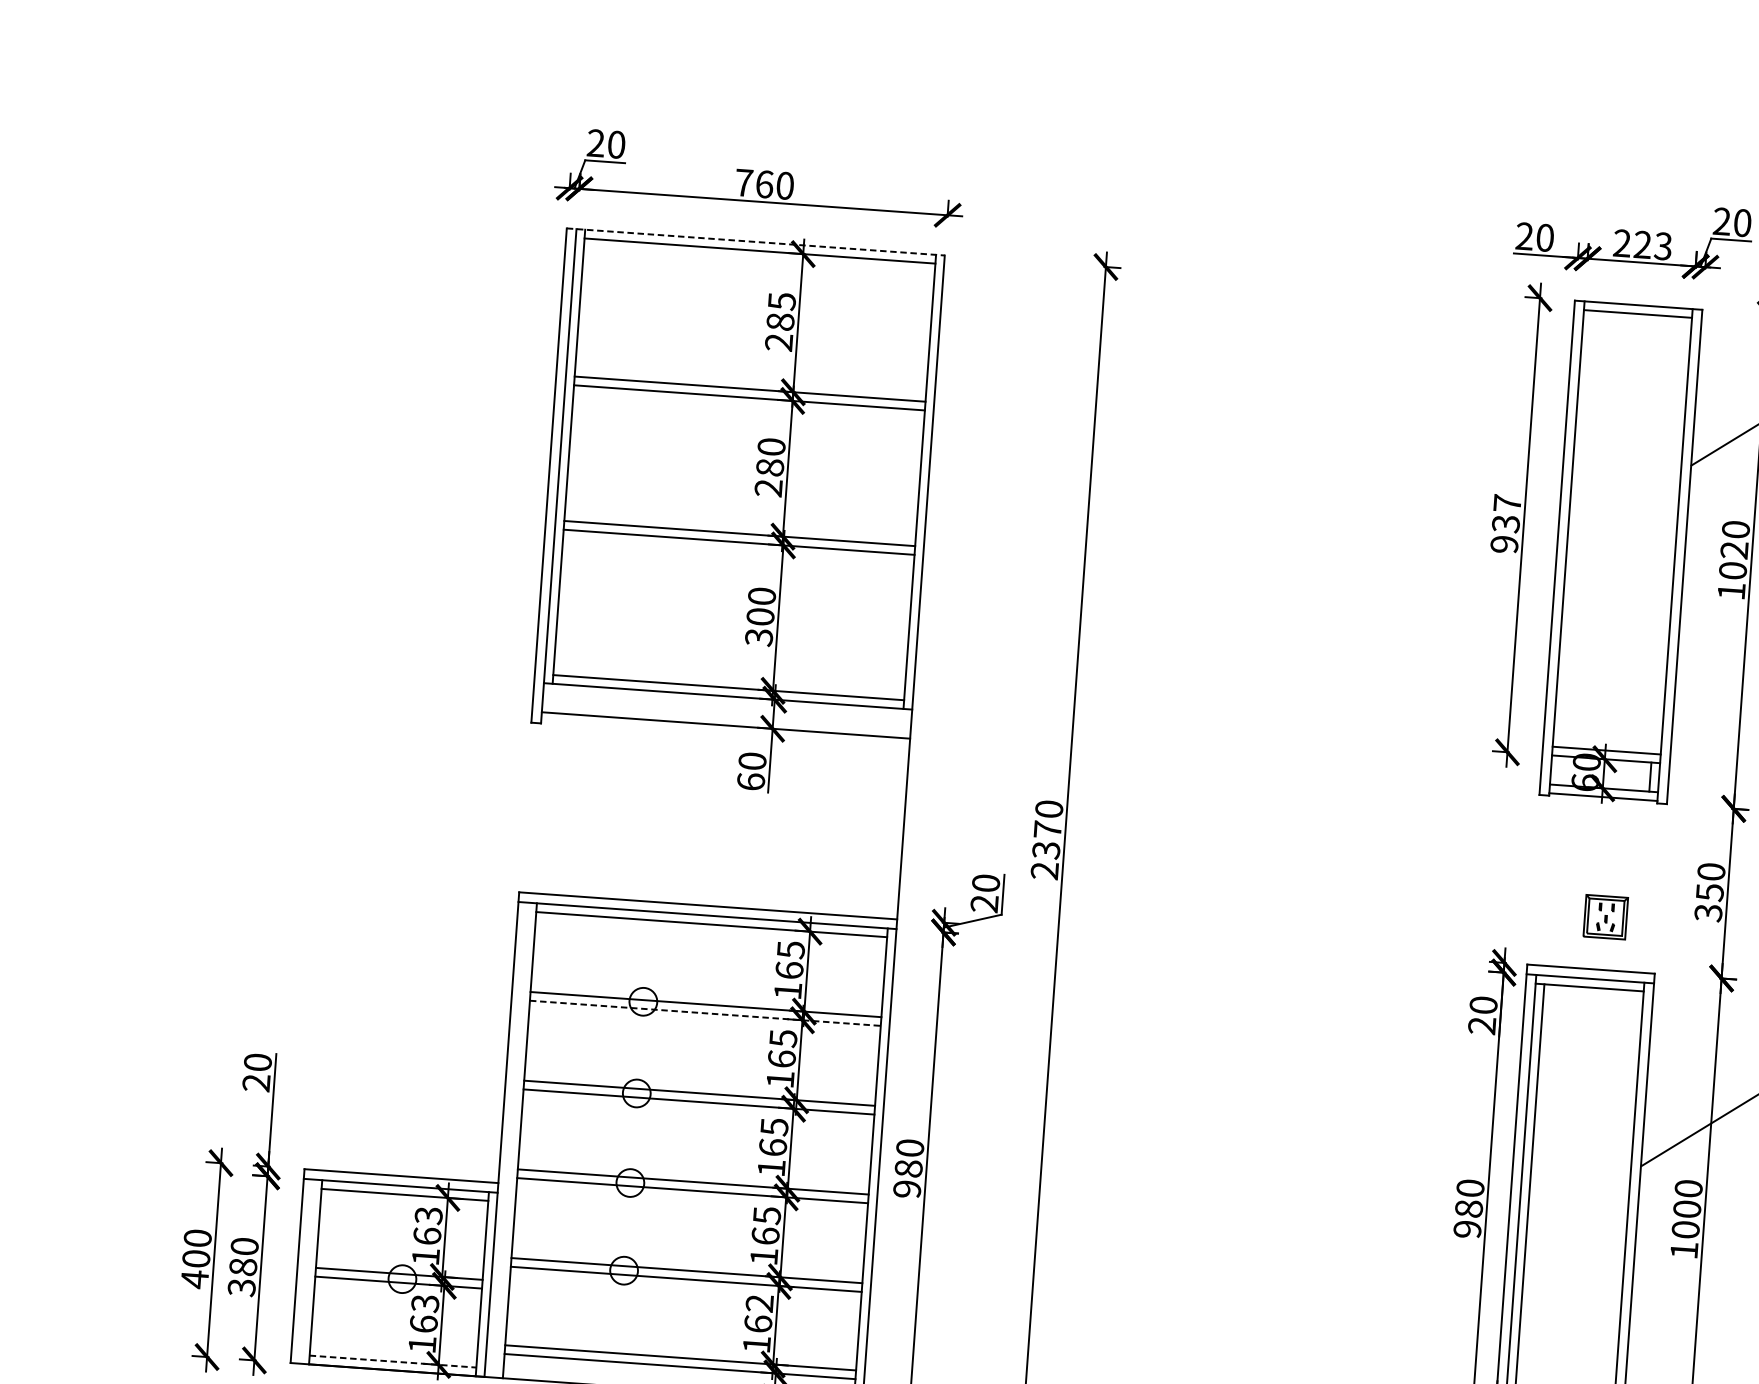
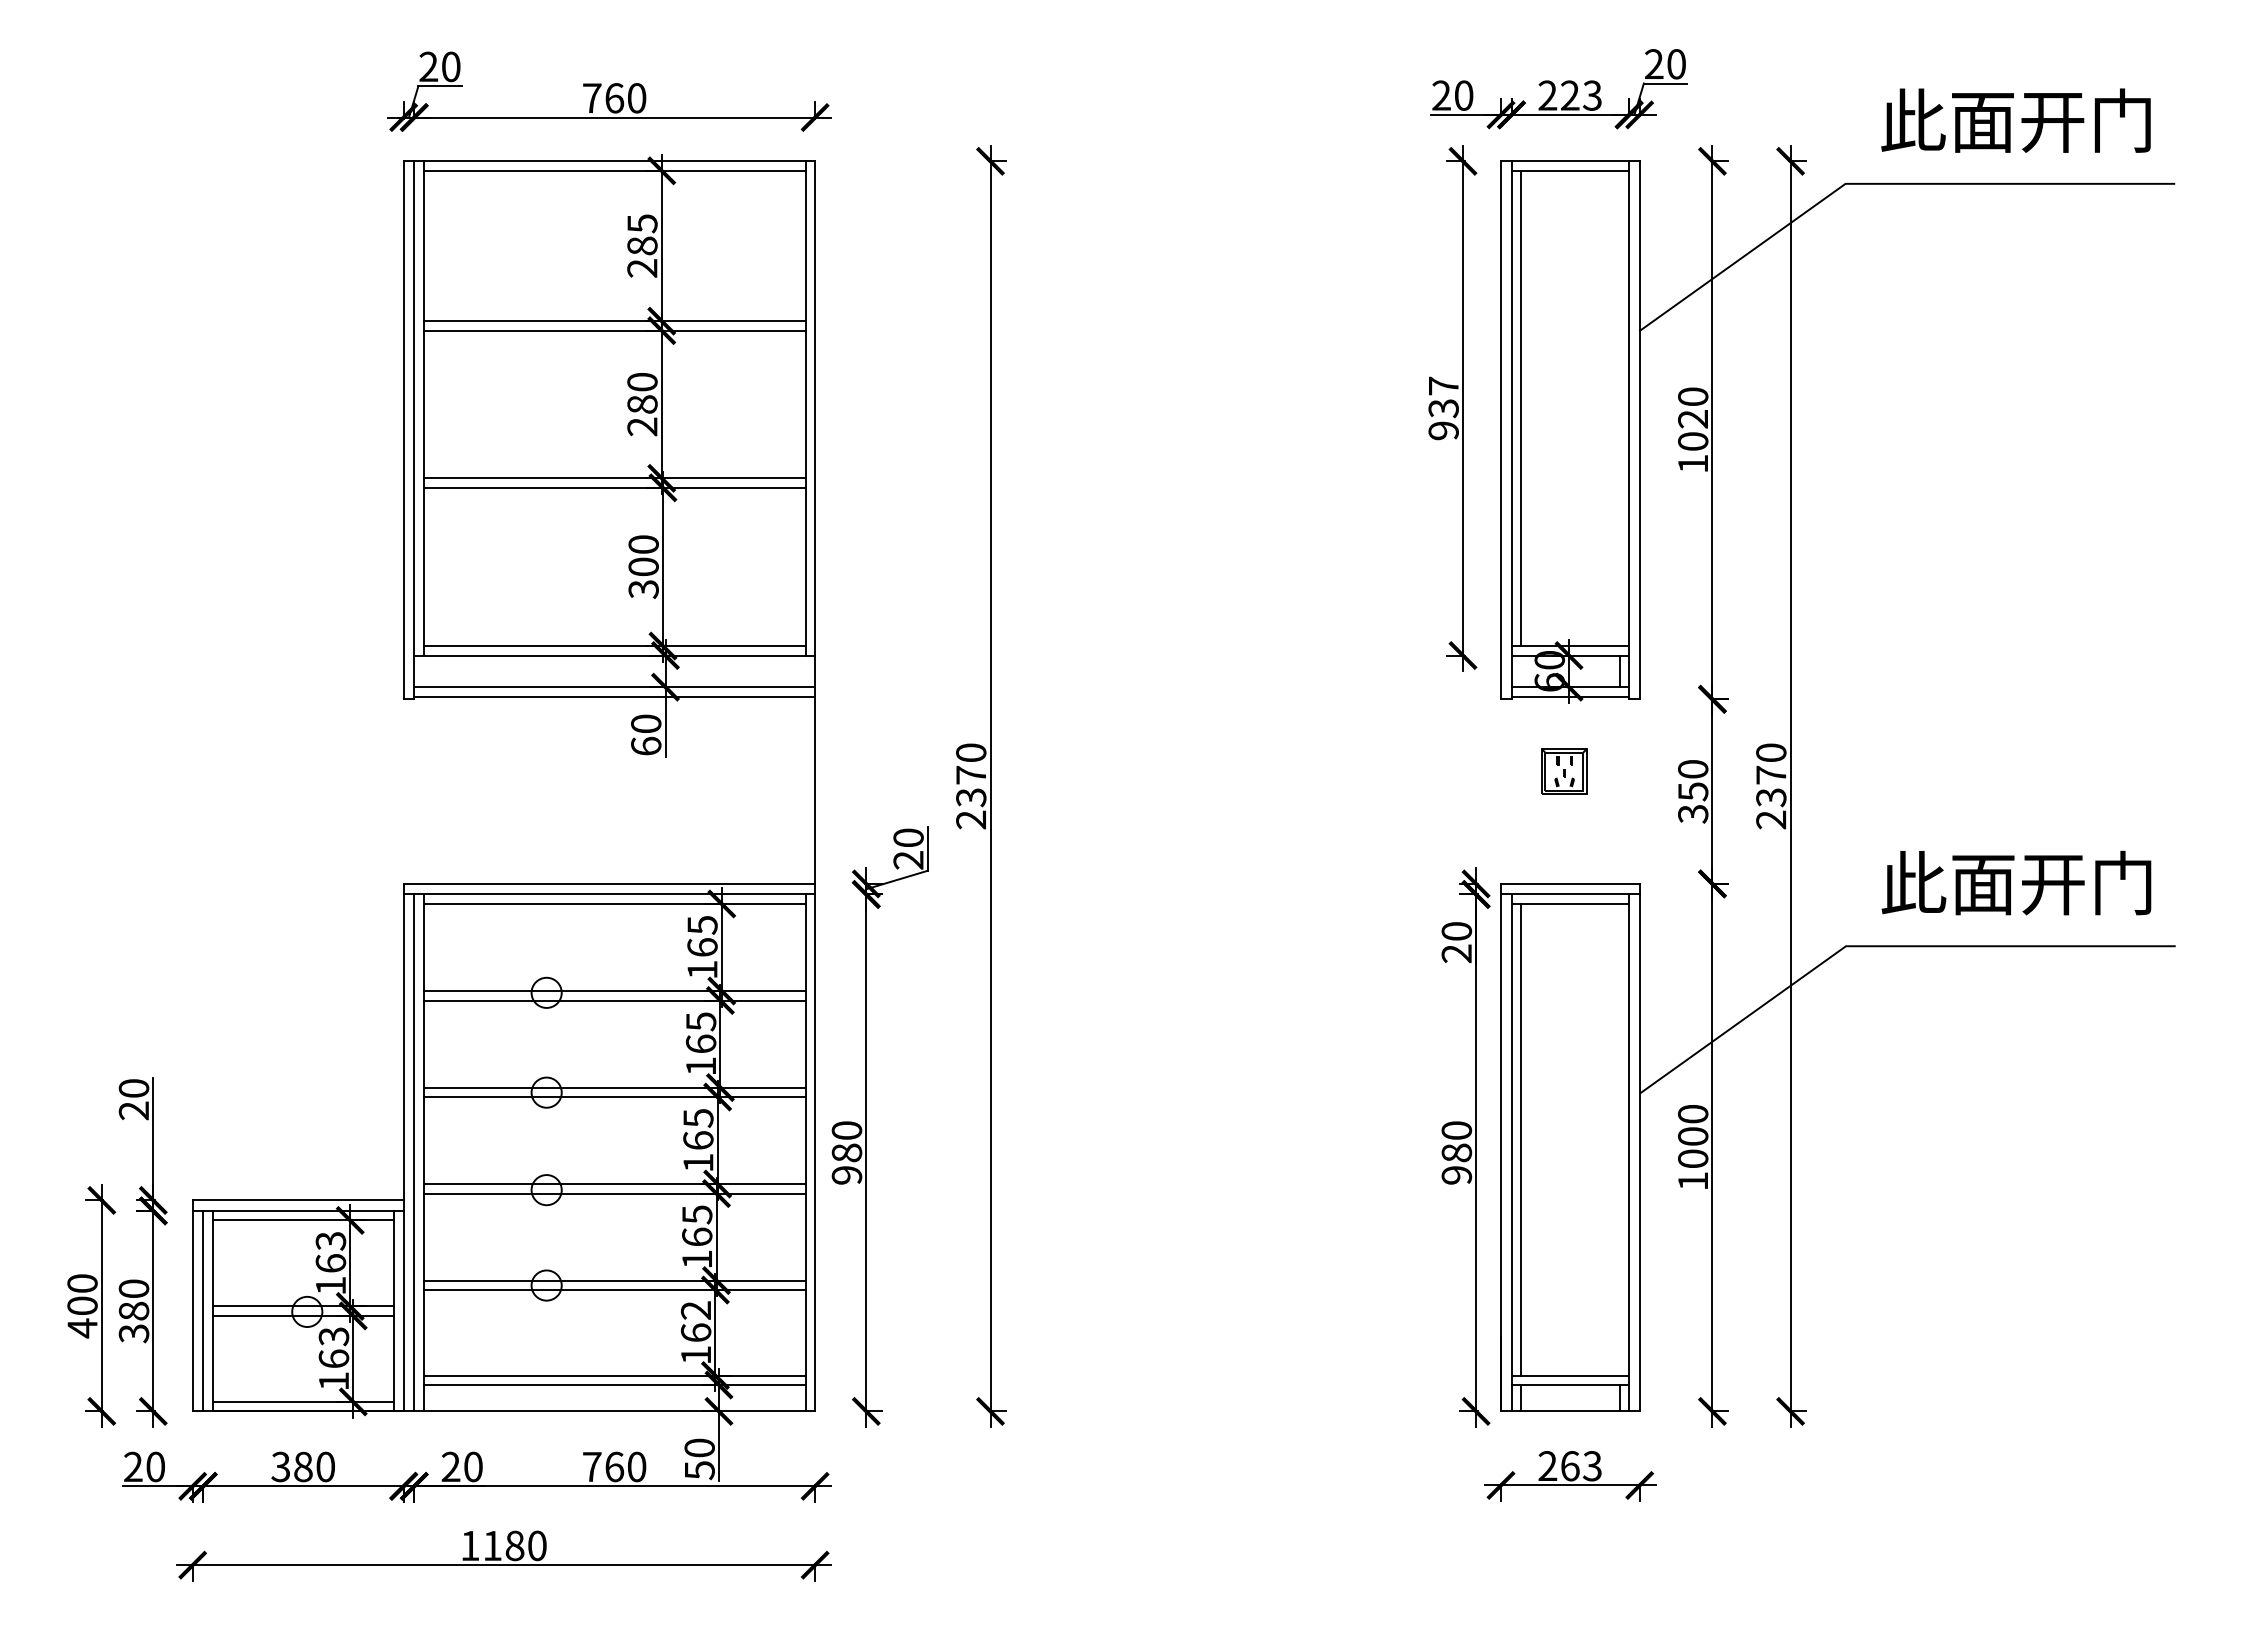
line: (755, 242) -> (609, 161), dashed -> solid
line: (1577, 529) -> (1521, 408), added
line: (725, 733) -> (614, 696), added
part: (1605, 917) -> (1564, 771), moved
line: (705, 1013) -> (614, 1000), dashed -> solid
line: (511, 1139) -> (414, 1152), added
line: (307, 1271) -> (203, 1310), added
line: (393, 1361) -> (303, 1401), dashed -> solid

